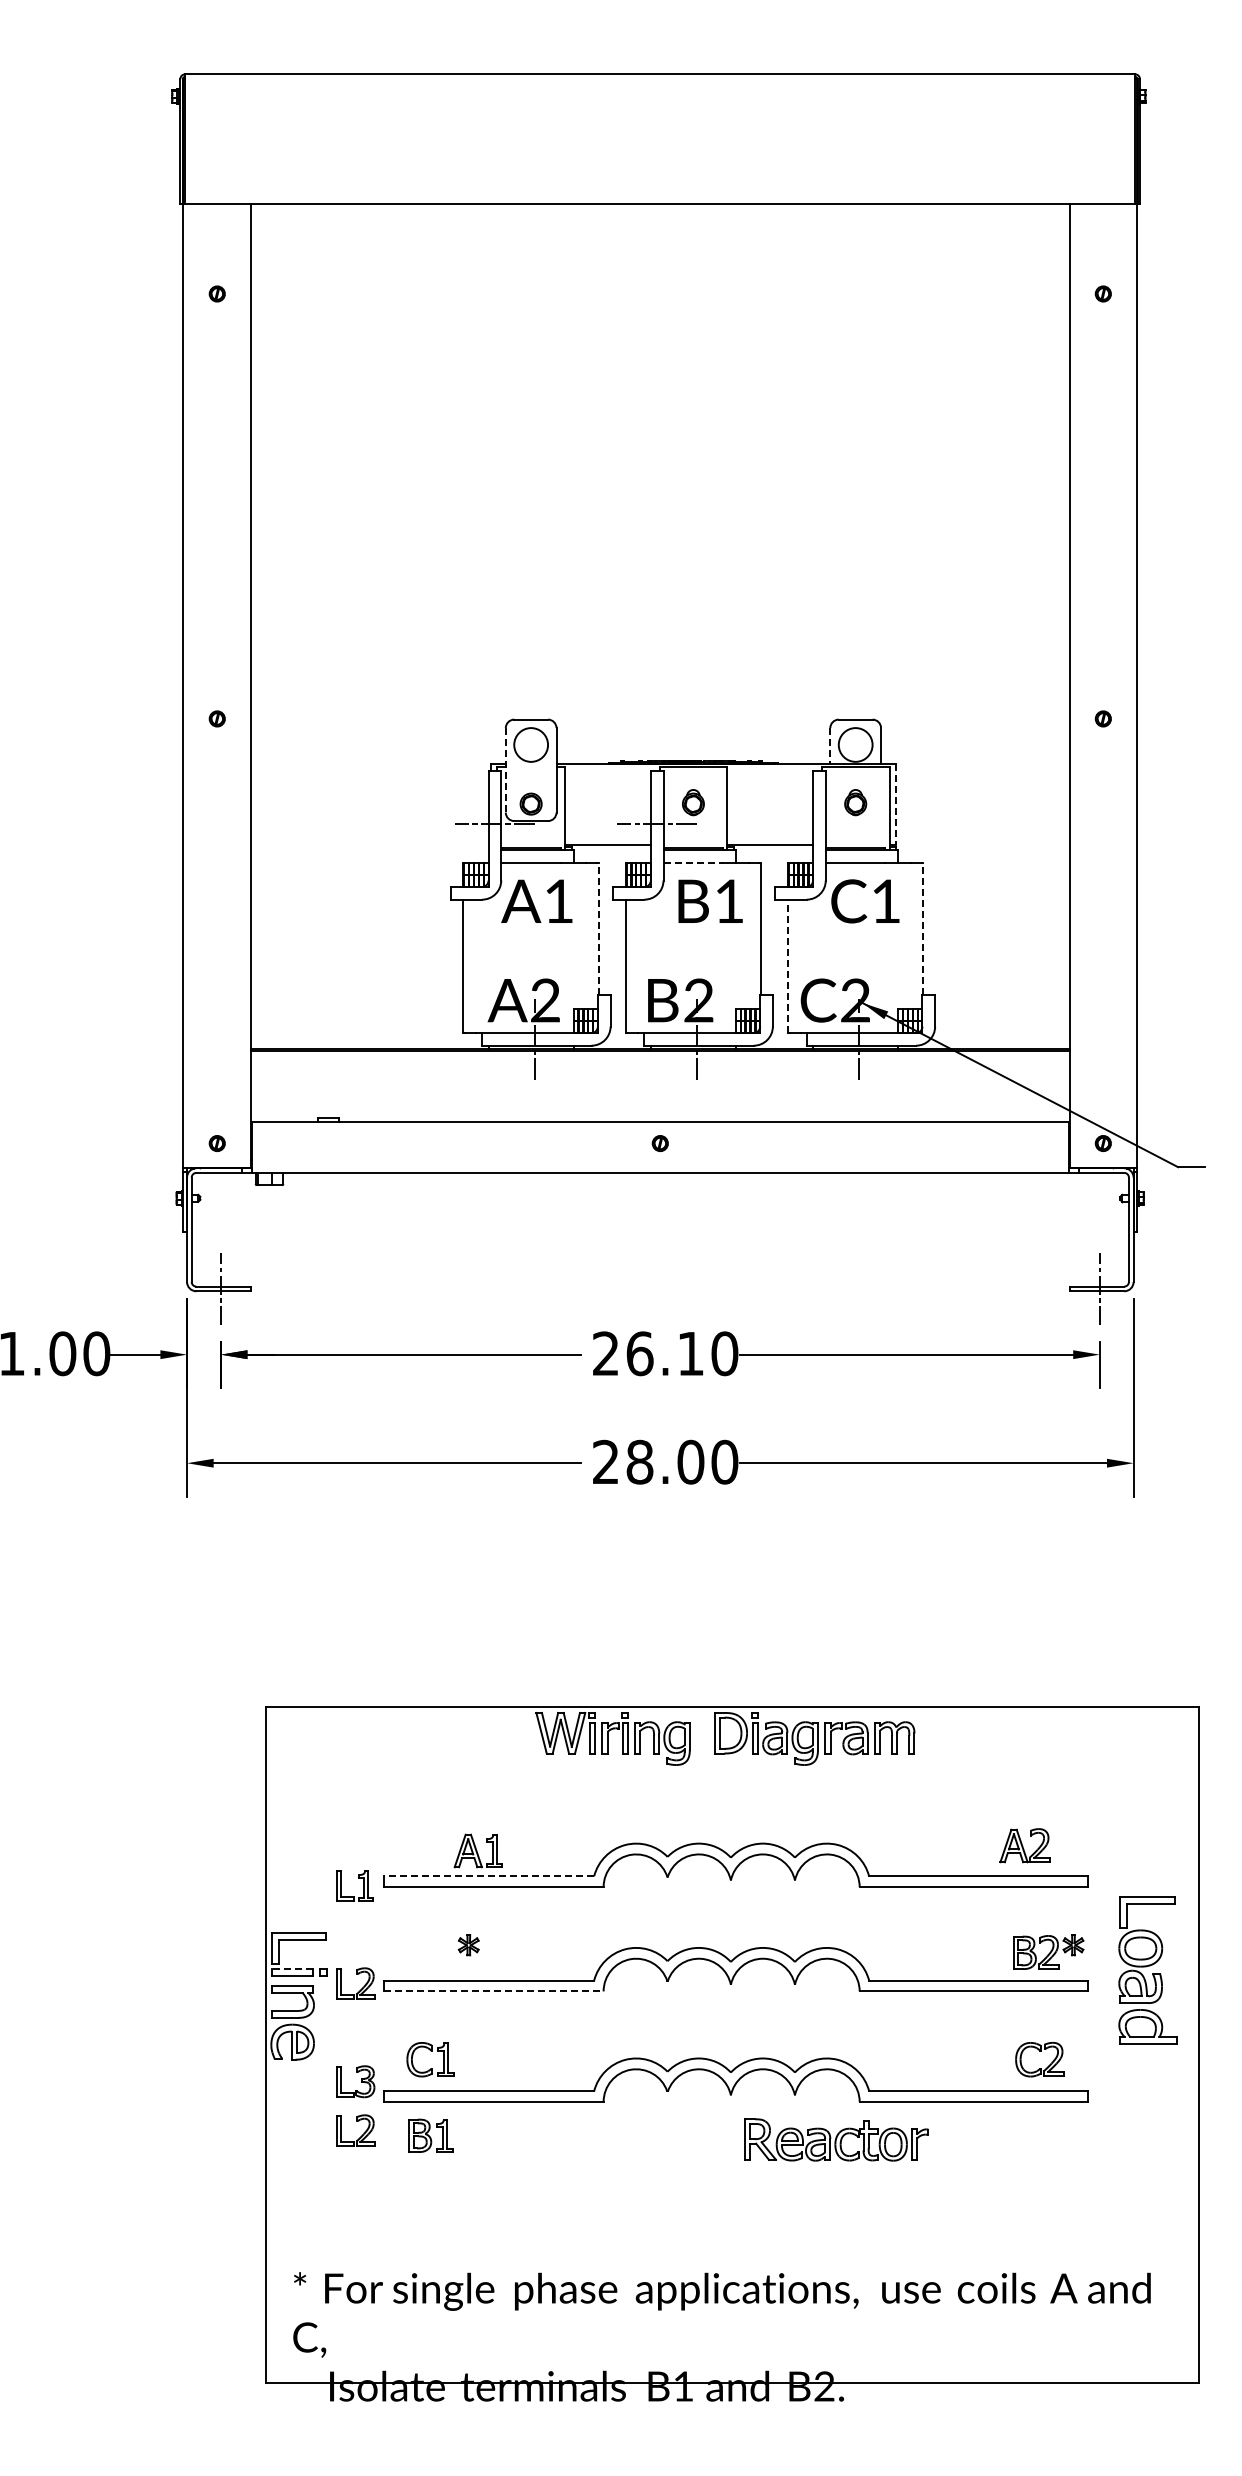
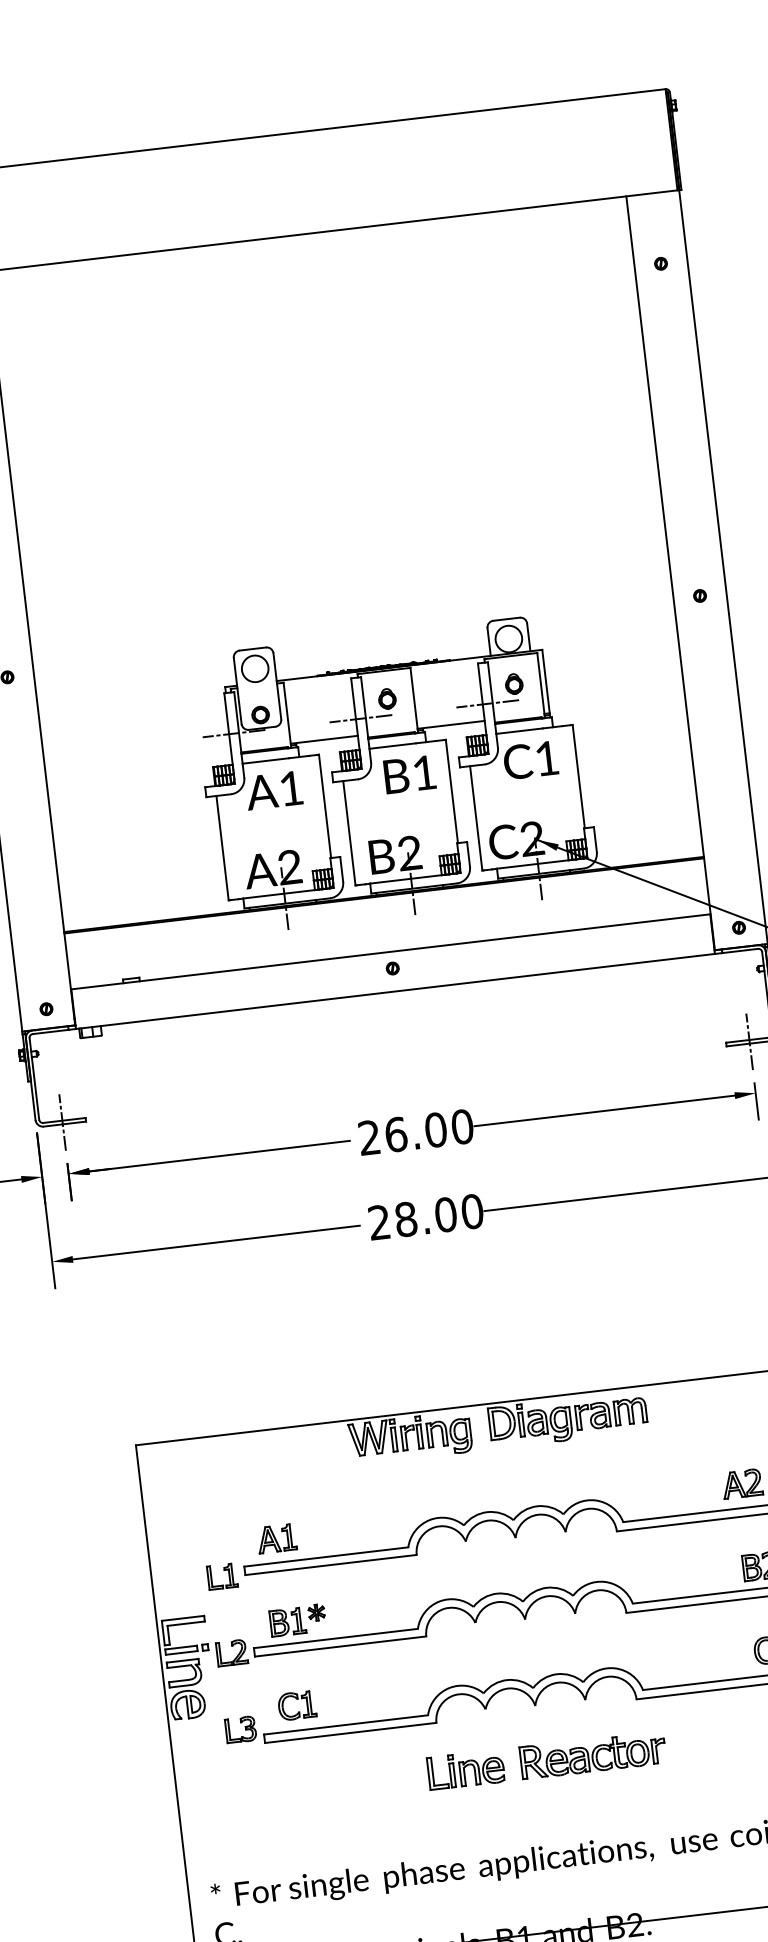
line: (830, 745) -> (489, 641), dashed -> solid
line: (505, 770) -> (237, 691), dashed -> solid
line: (896, 804) -> (546, 681), dashed -> solid
line: (819, 823) -> (487, 703), added
line: (693, 862) -> (392, 745), dashed -> solid
line: (598, 928) -> (324, 806), dashed -> solid
line: (923, 928) -> (578, 776), dashed -> solid
line: (787, 966) -> (475, 818), dashed -> solid
text: (690, 1353) -> (435, 1129), 26.10 -> 26.00
part: (477, 1850) -> (276, 1538), moved
line: (489, 1876) -> (326, 1557), dashed -> solid
line: (292, 1969) -> (181, 1647), dashed -> solid
line: (494, 1991) -> (341, 1646), dashed -> solid
part: (361, 2135) -> (250, 1771), removed
part: (430, 2135) -> (287, 1621), moved
part: (836, 2139) -> (593, 1754), moved
part: (633, 2165) -> (465, 1769), added

